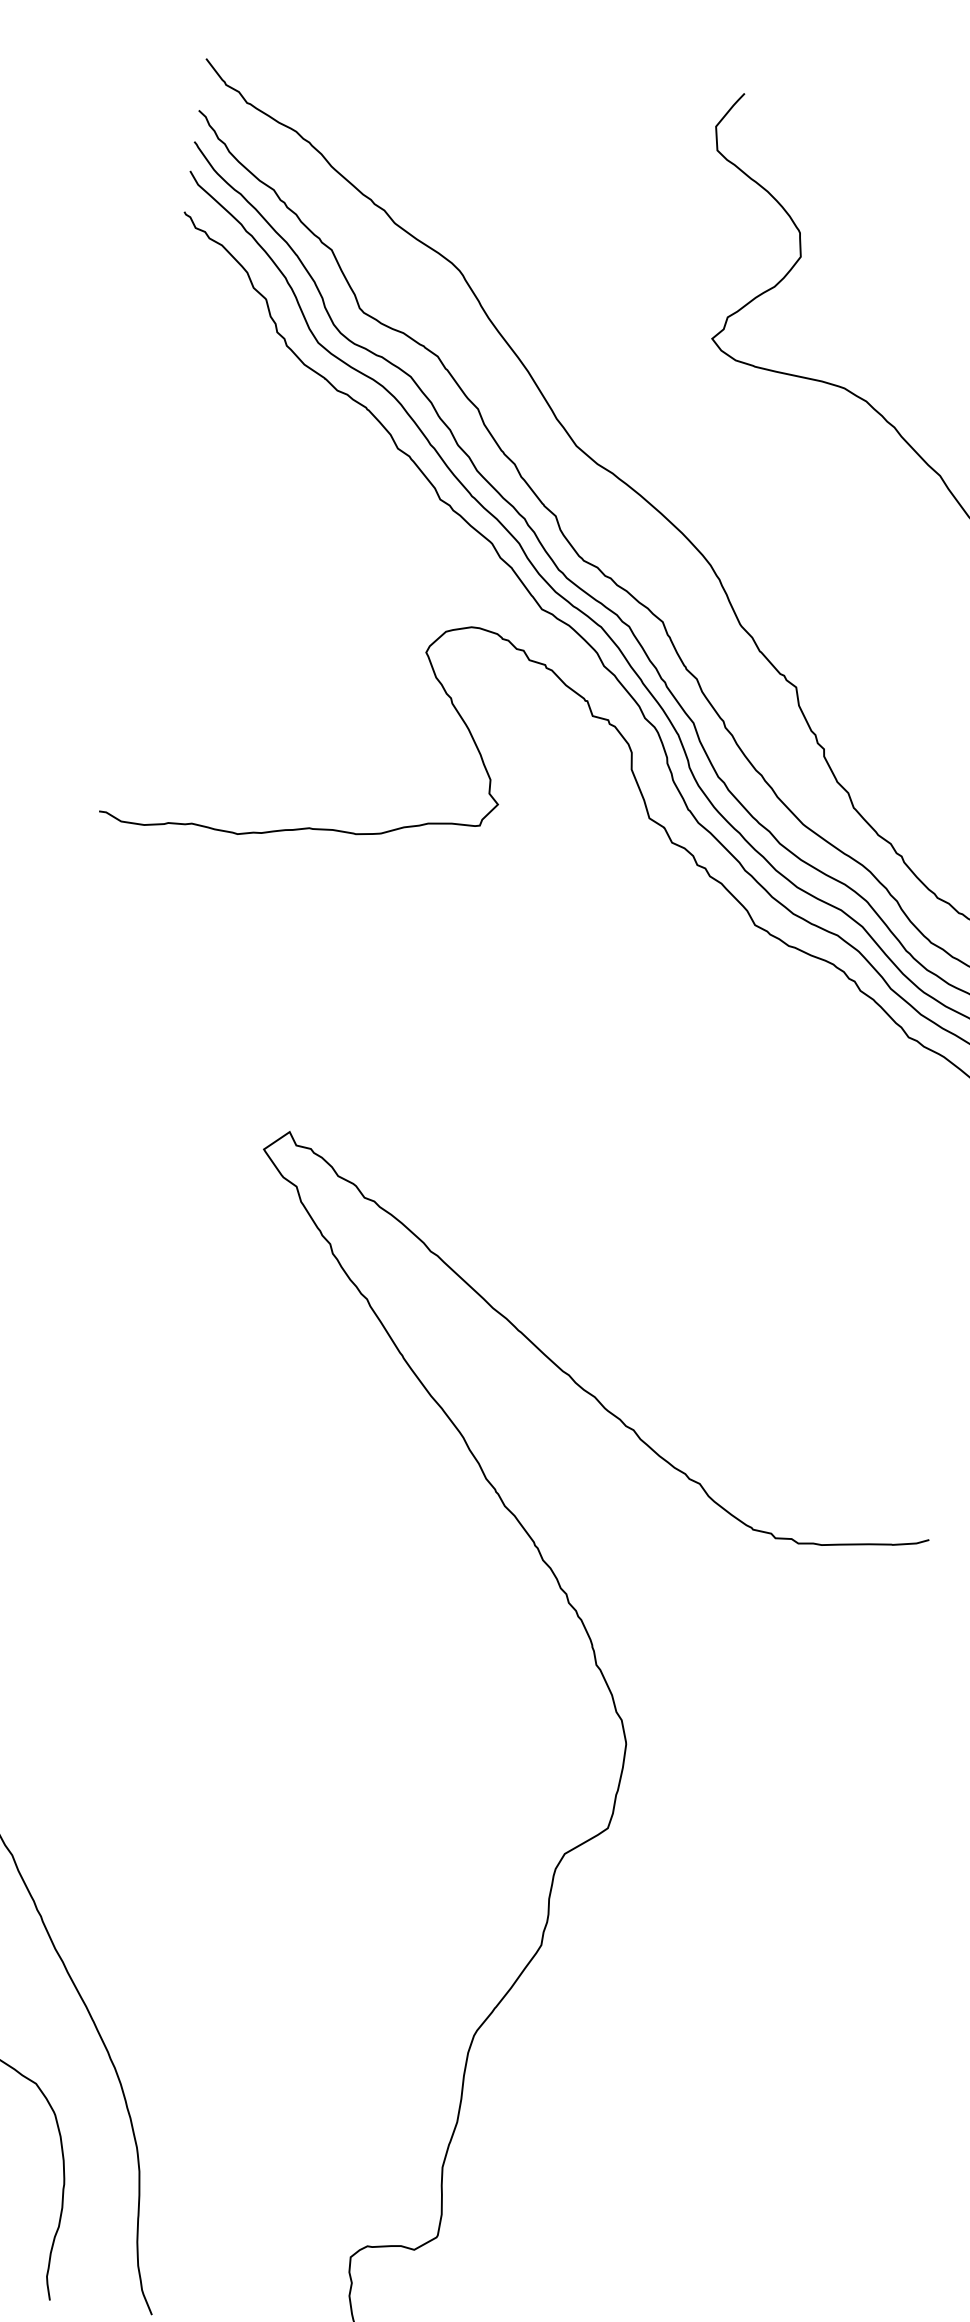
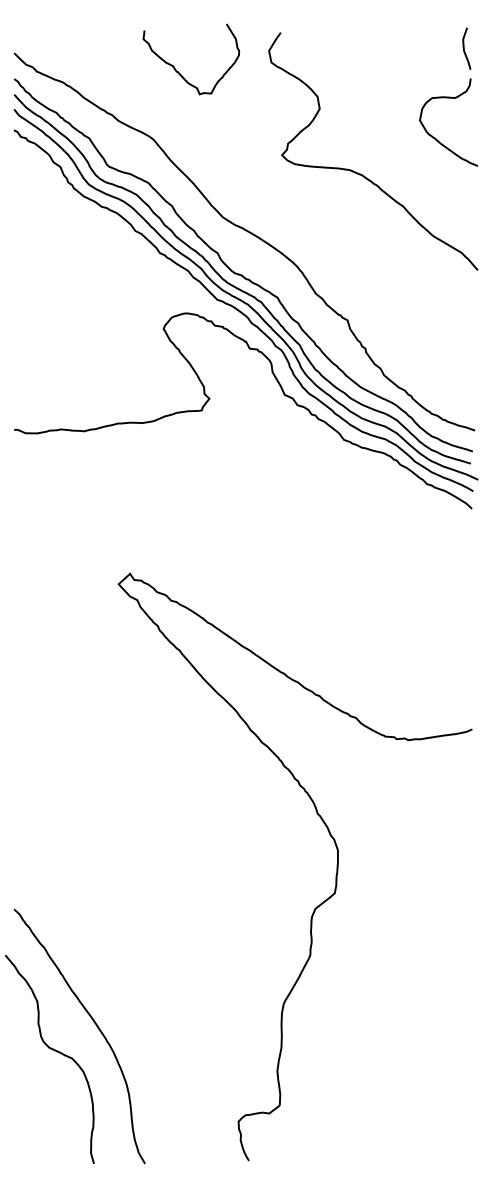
curve: (529, 142) -> (178, 71), added

